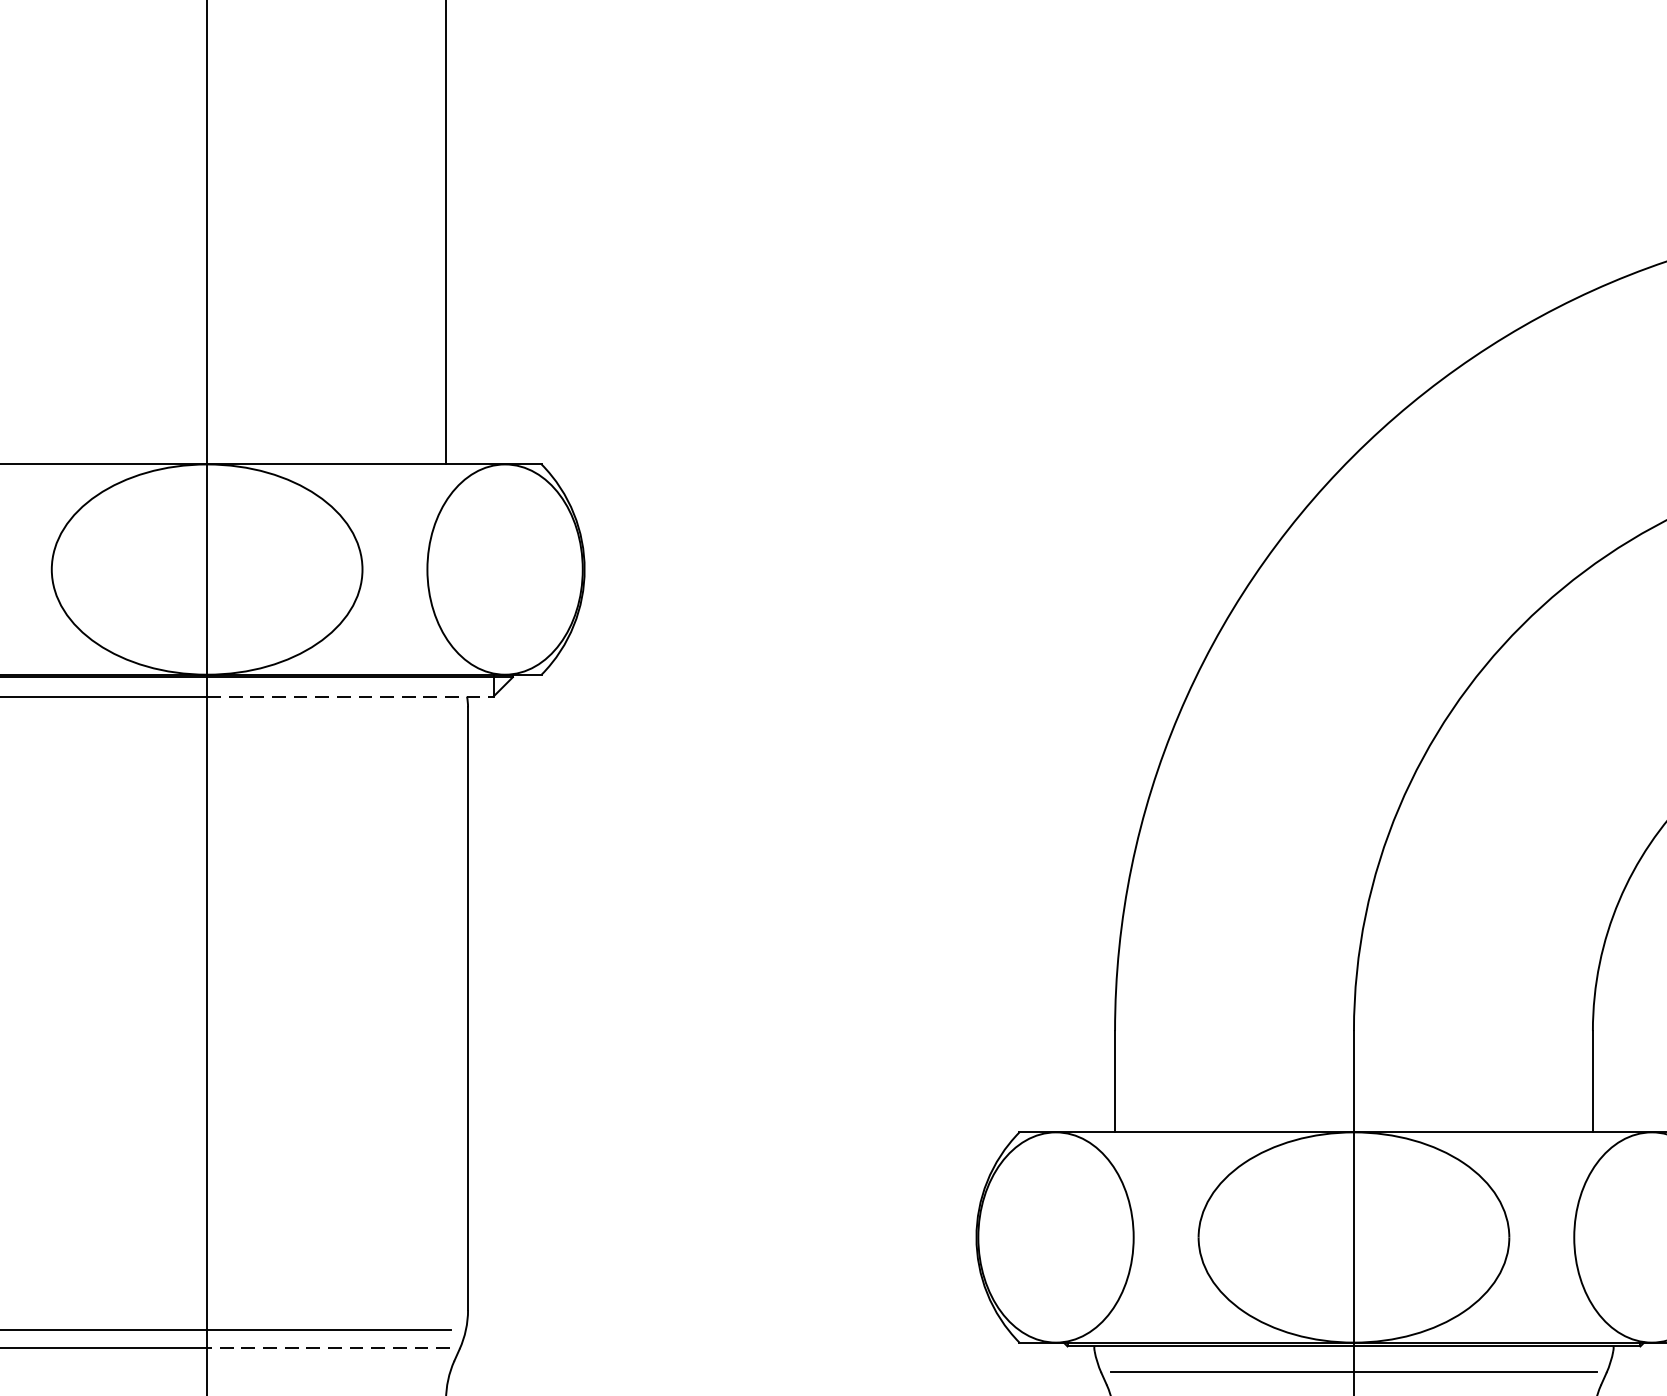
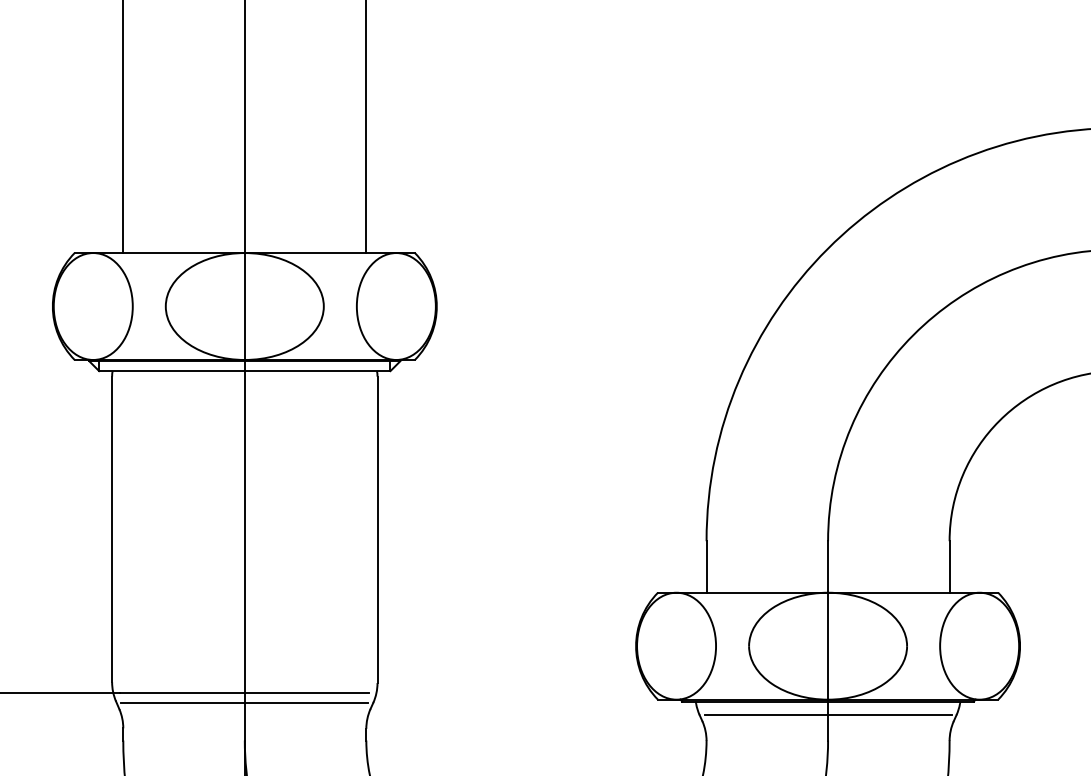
line: (350, 697) -> (317, 371), dashed -> solid
line: (328, 1348) -> (306, 702), dashed -> solid

